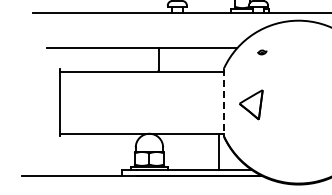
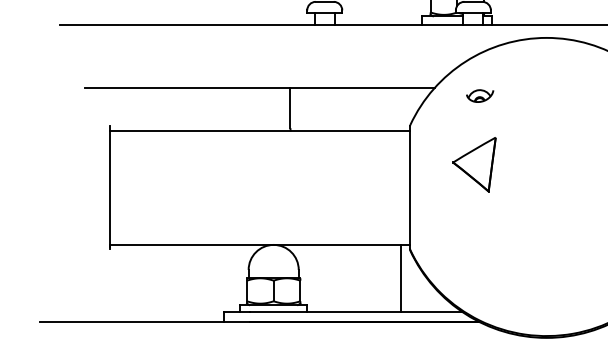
part: (262, 52) -> (480, 96), size x1.67
line: (223, 102) -> (409, 187), dashed -> solid
part: (251, 104) -> (475, 163), moved

